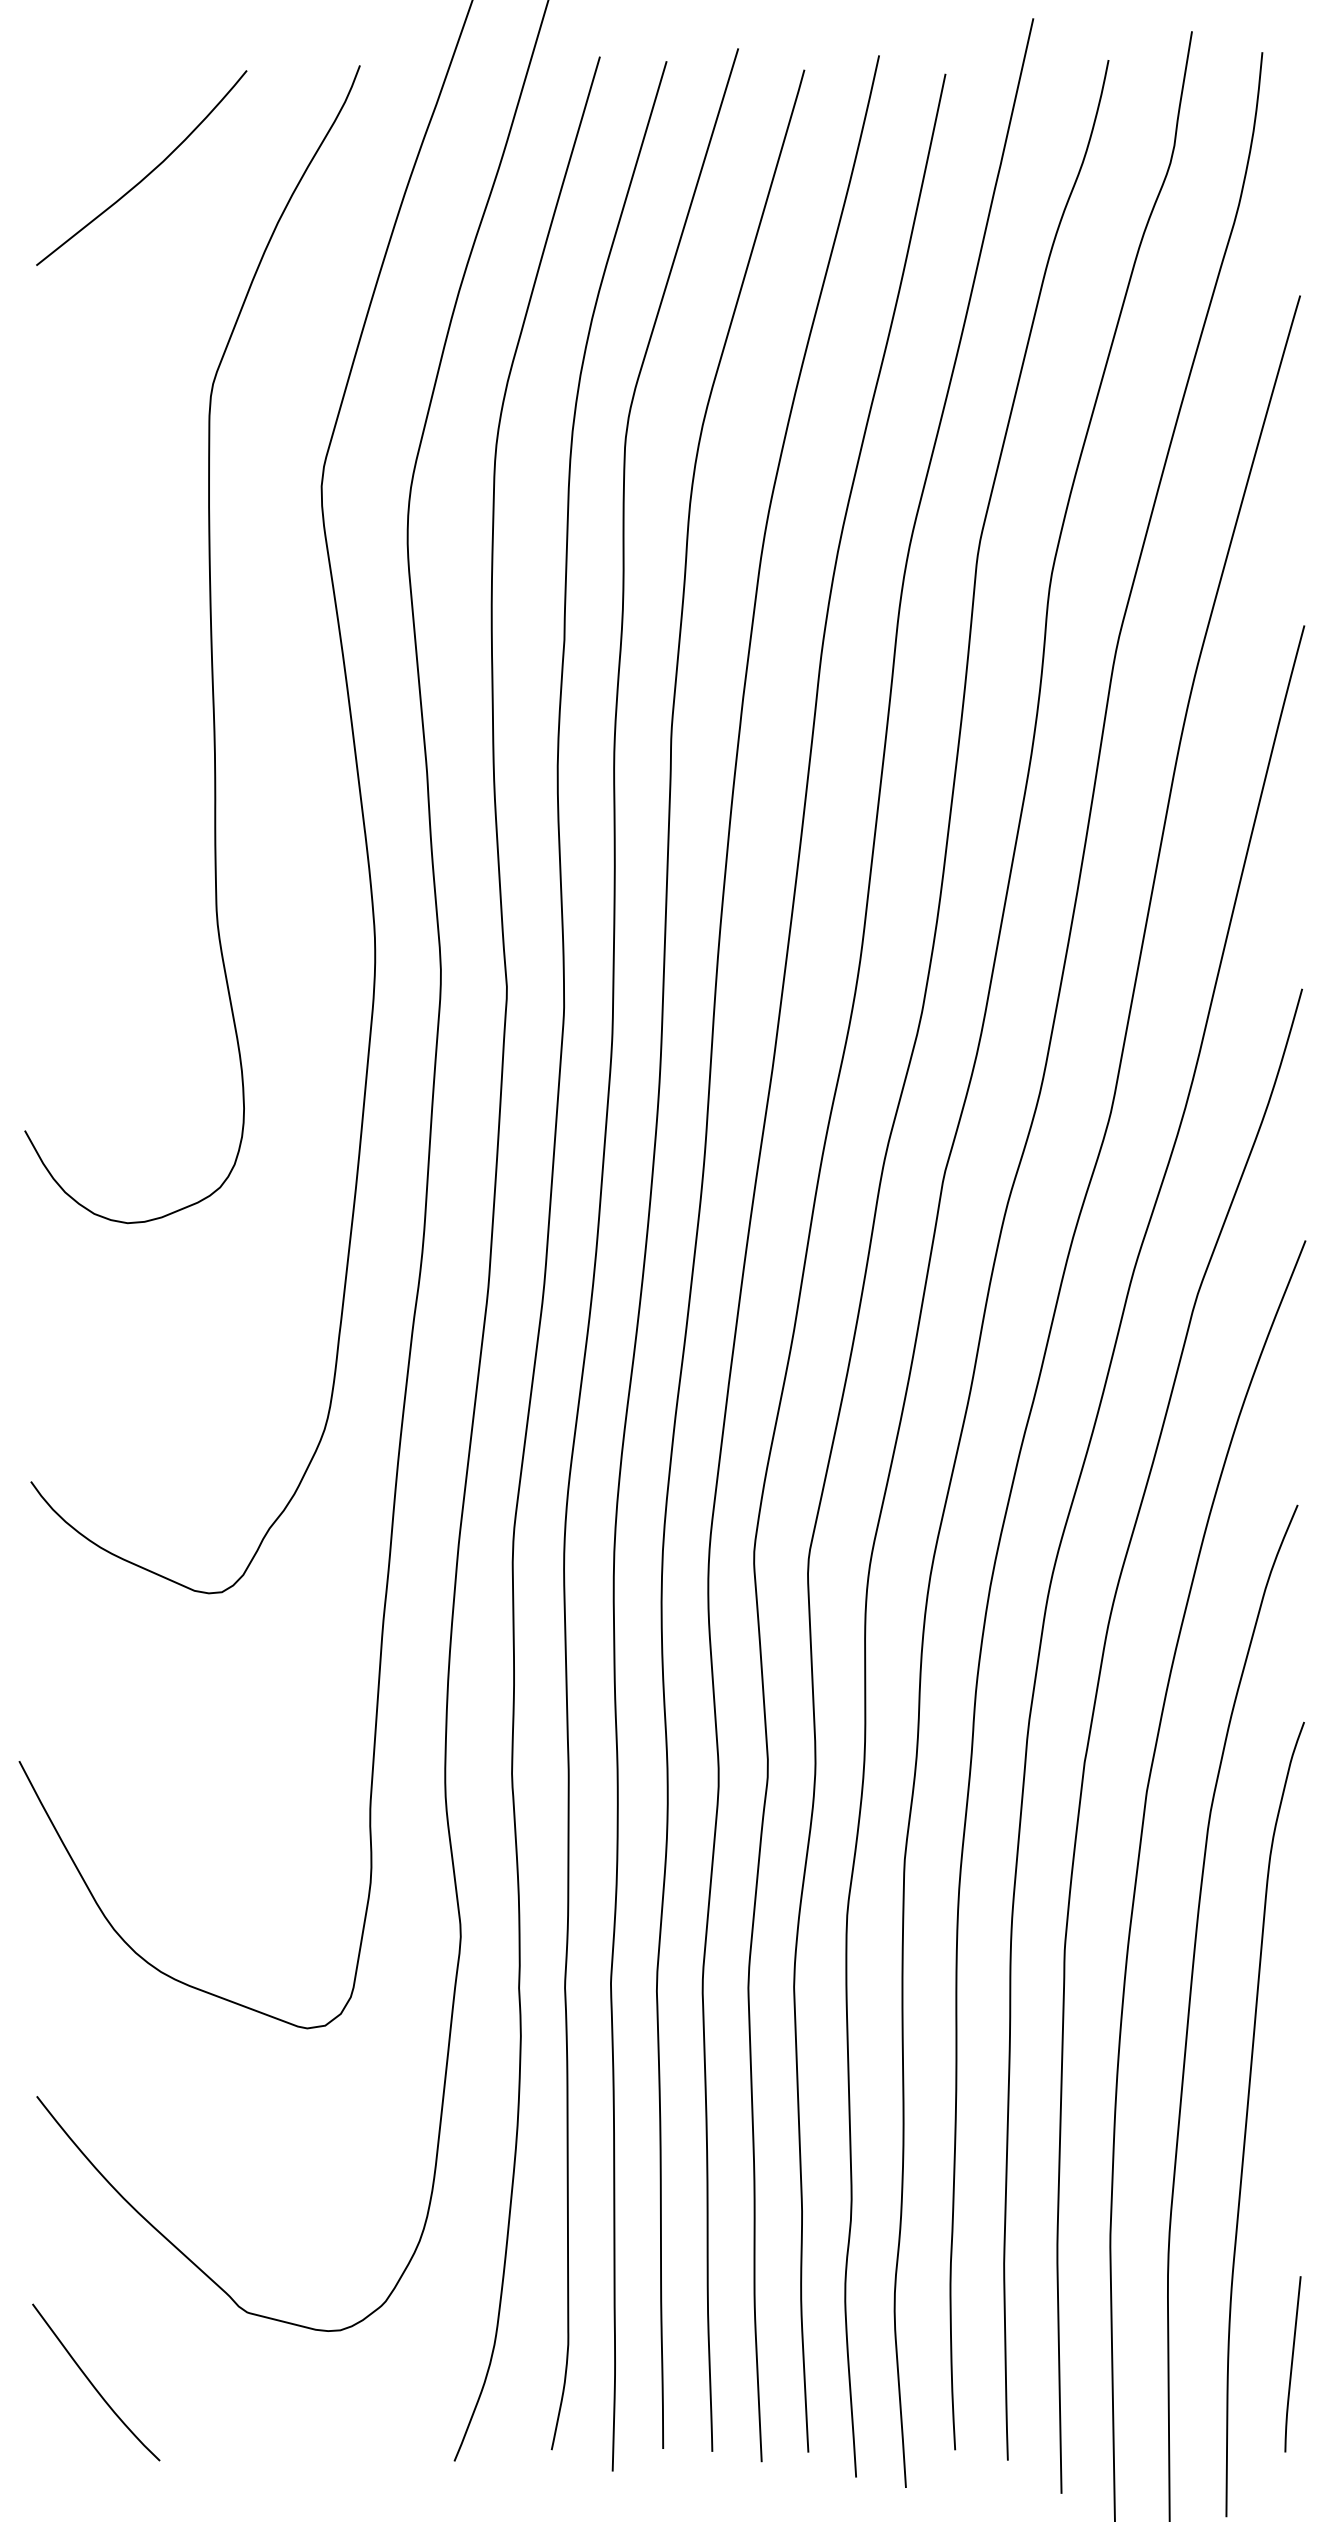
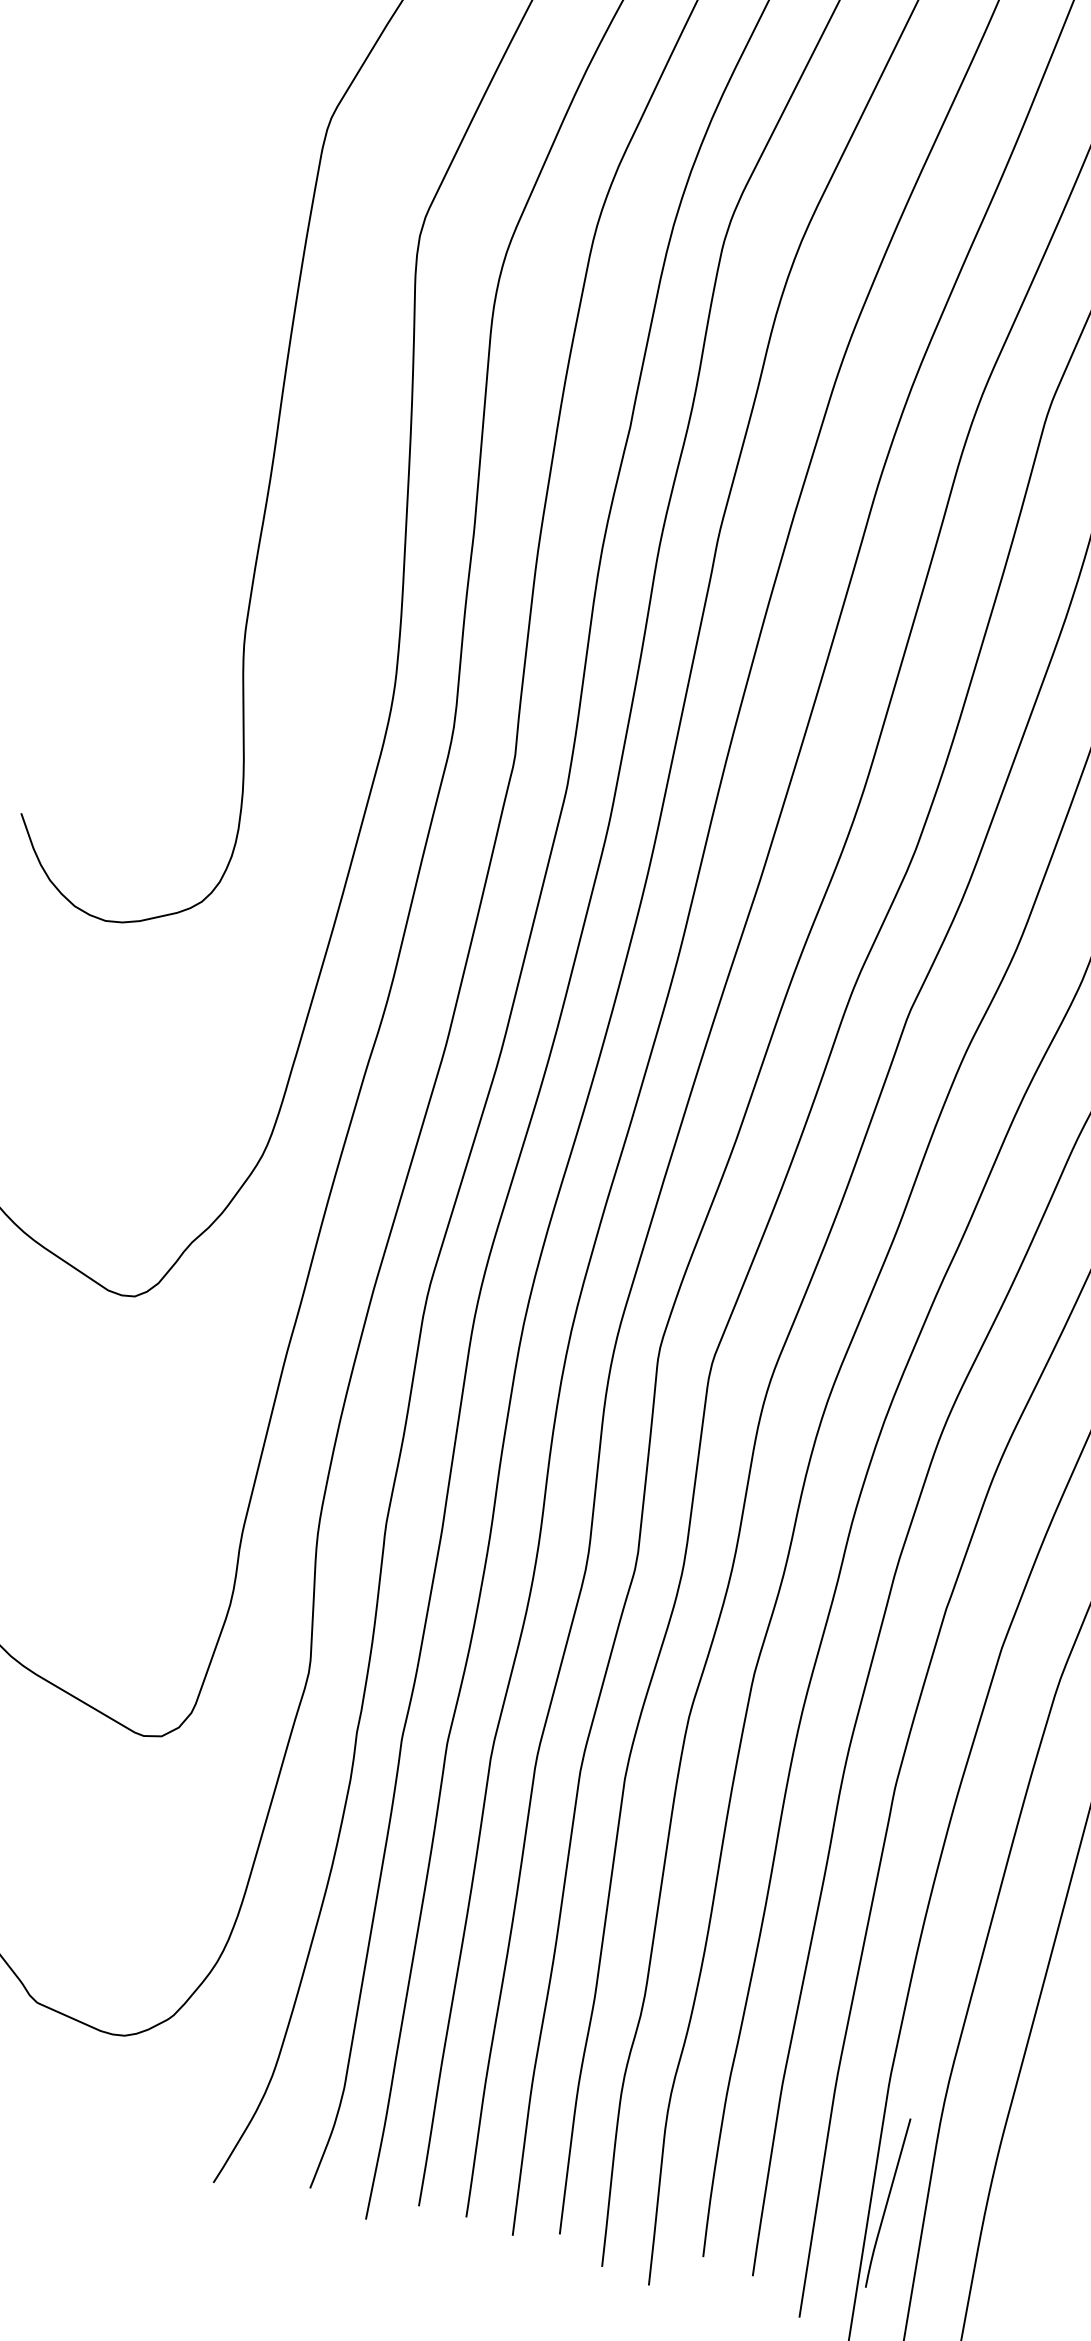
curve: (1292, 2364) -> (887, 2203), moved

